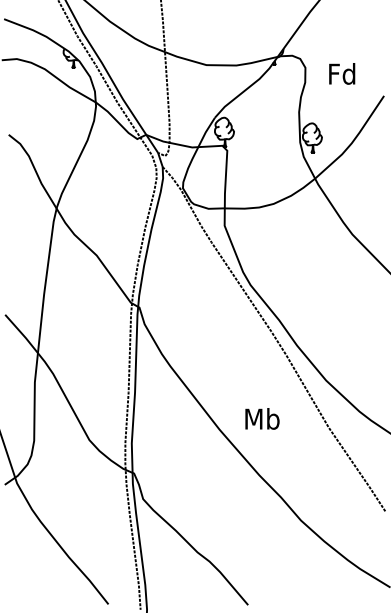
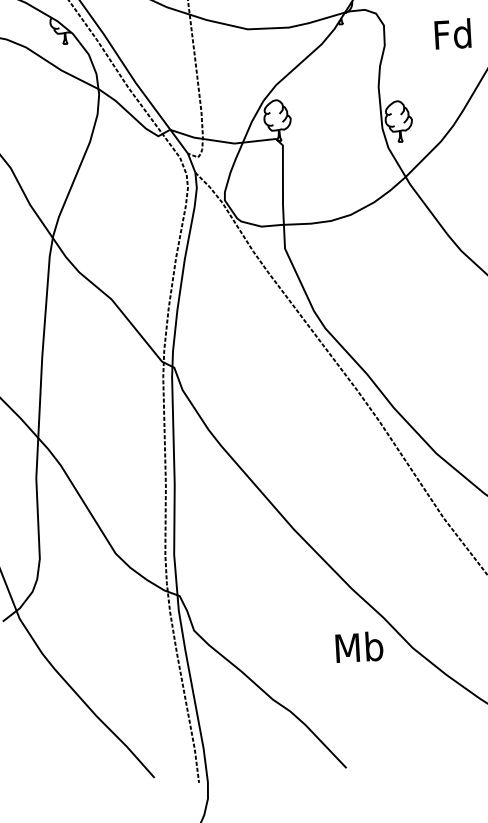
text: (342, 73) -> (453, 33), moved
text: (262, 418) -> (359, 646), moved

